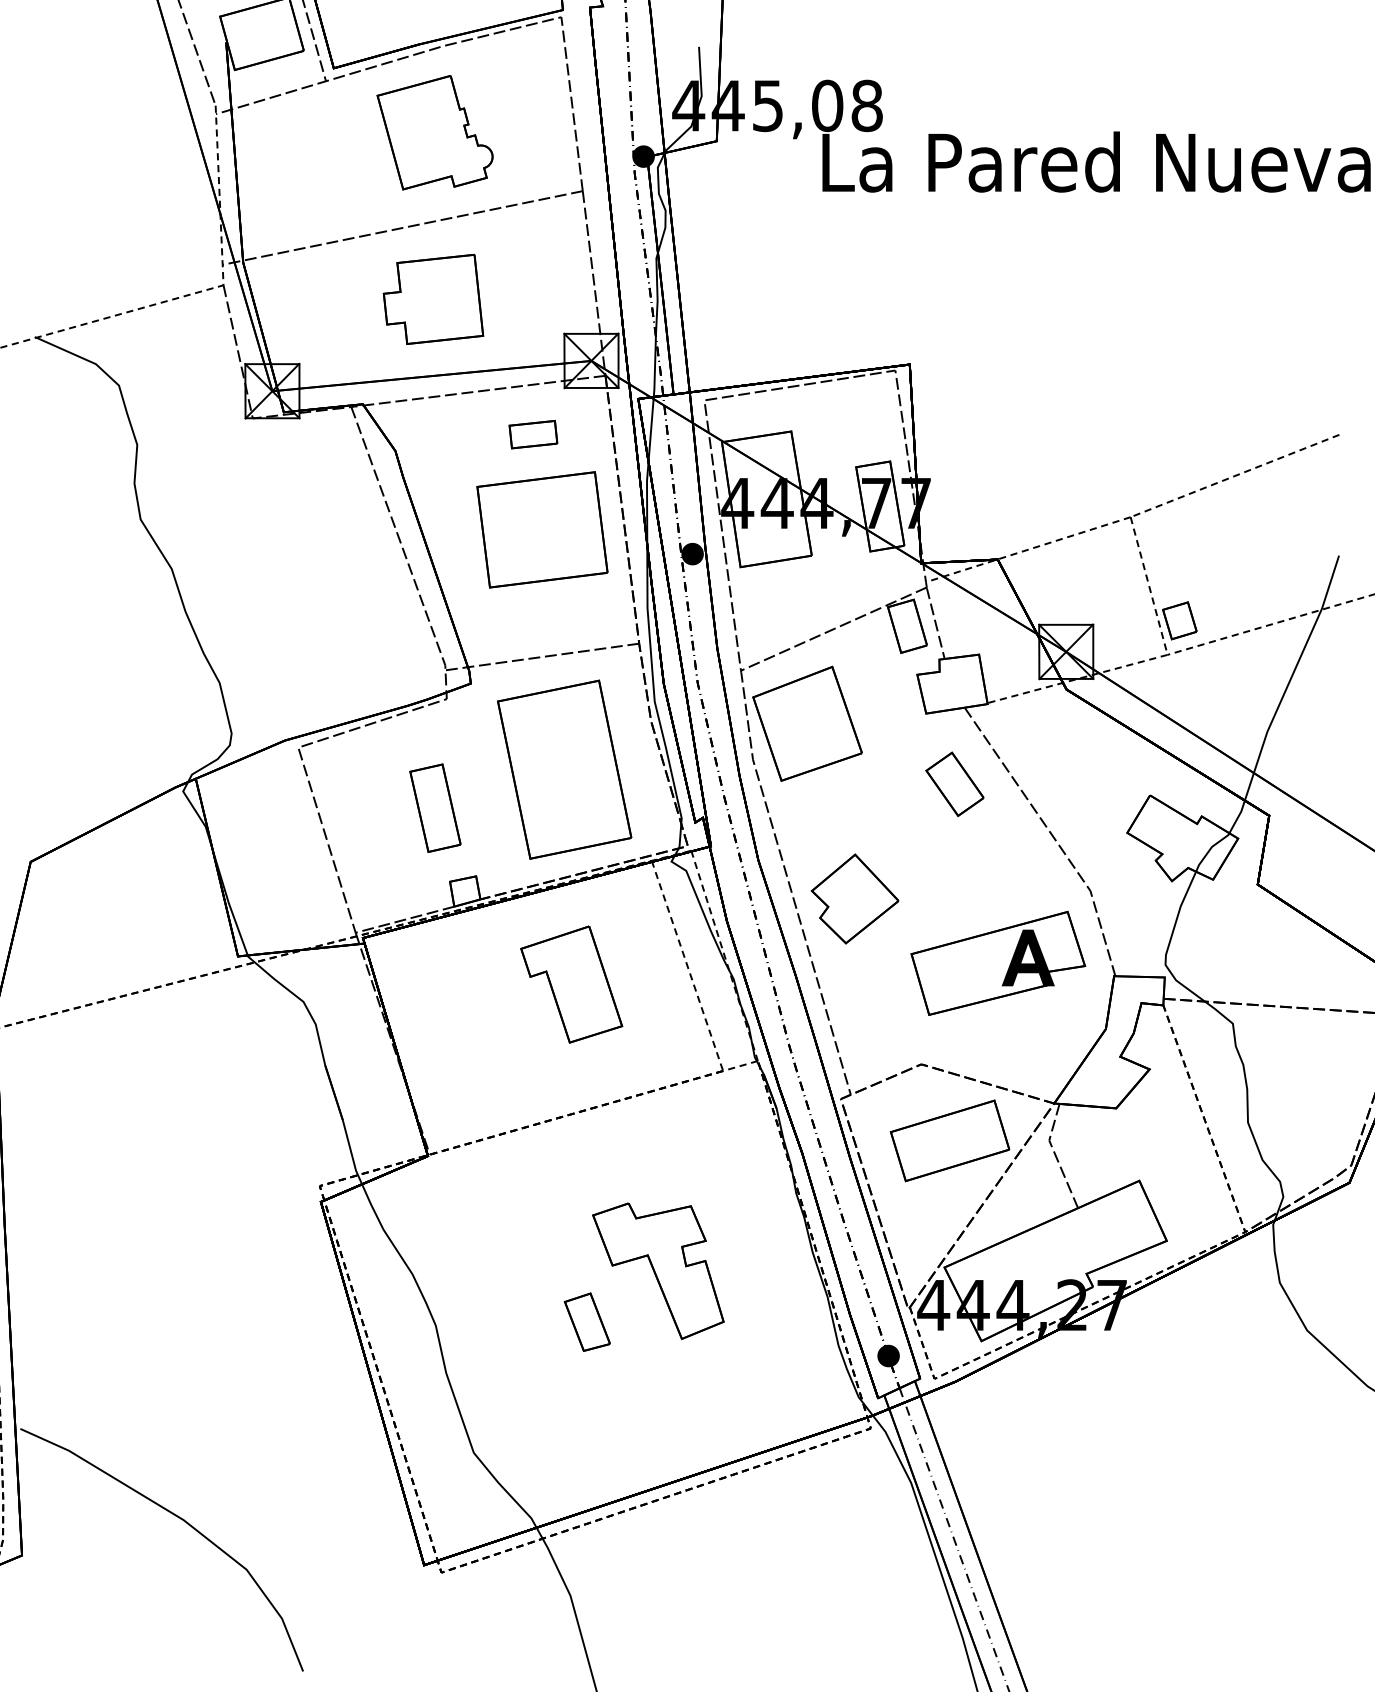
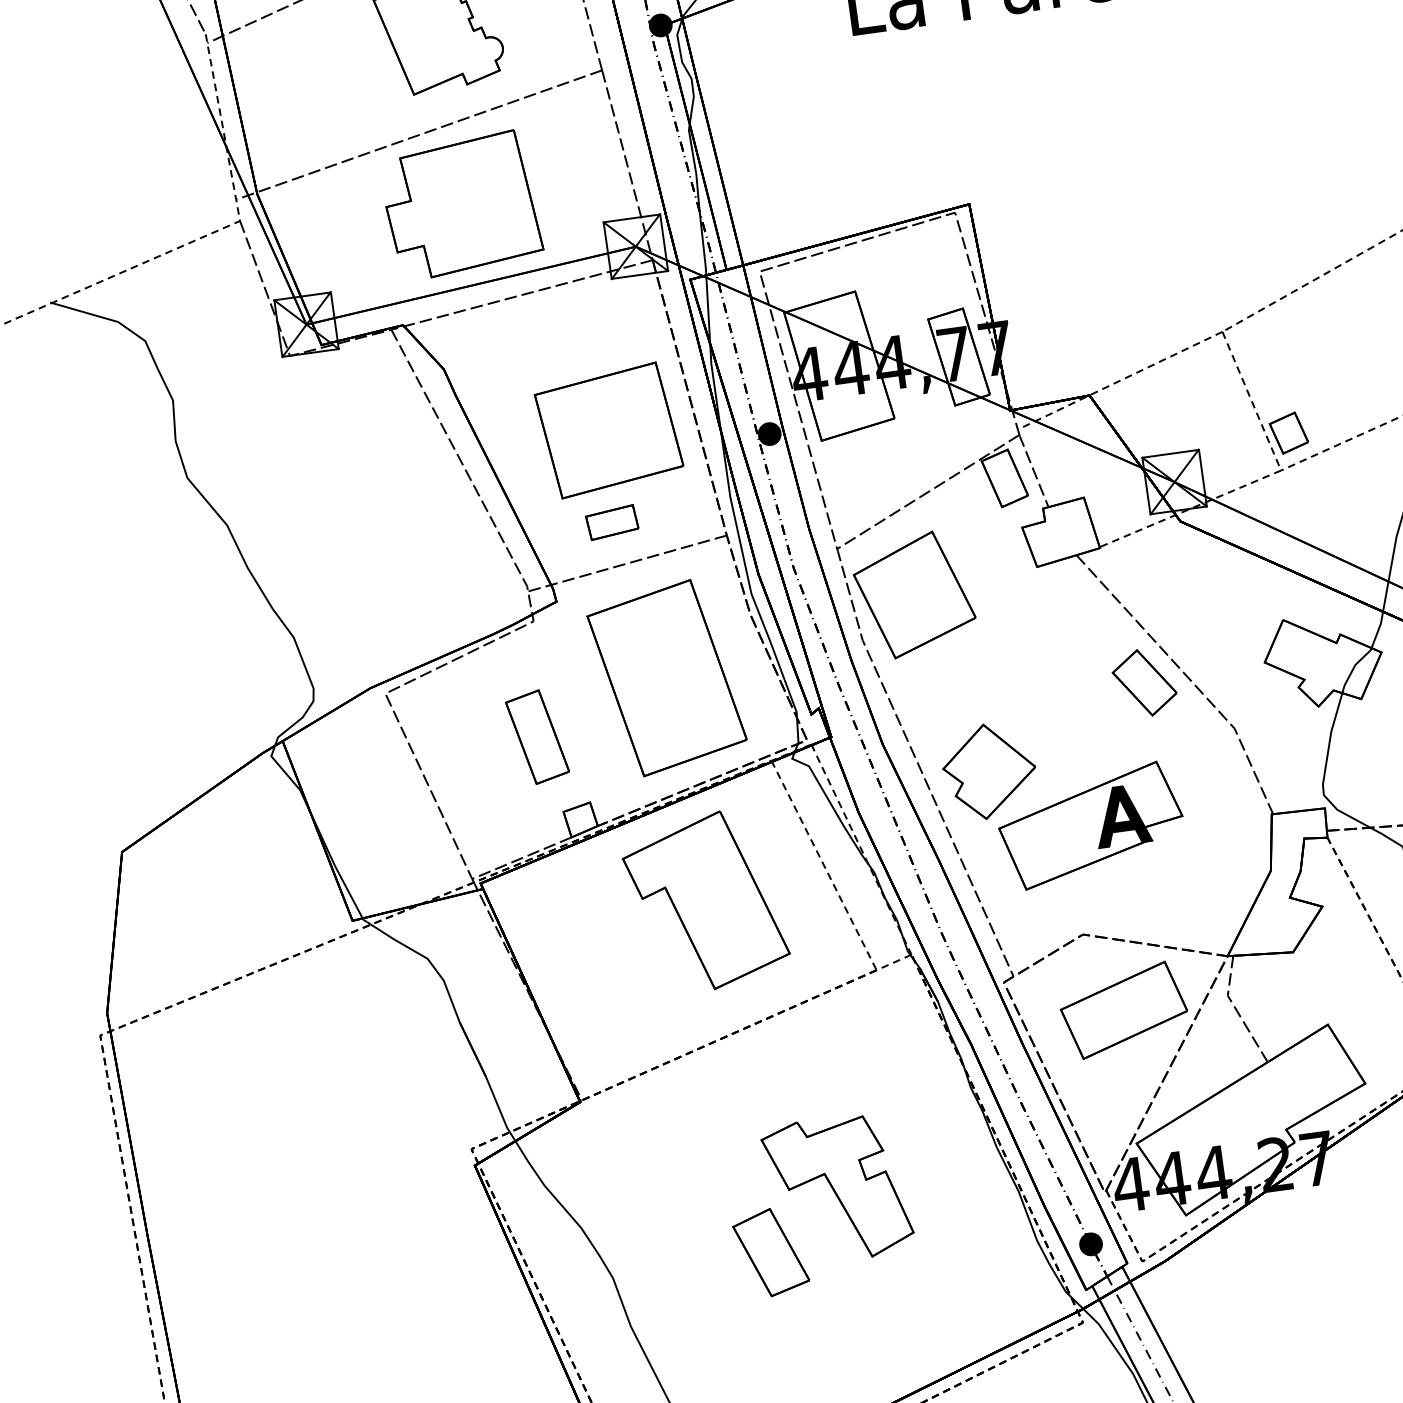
part: (433, 299) -> (461, 205), size x1.43
part: (533, 434) -> (612, 522), moved
part: (954, 783) -> (1144, 682), moved
part: (998, 962) -> (1091, 824), moved
part: (571, 984) -> (705, 901), size x1.43
part: (587, 1322) -> (771, 1252), size x1.43

